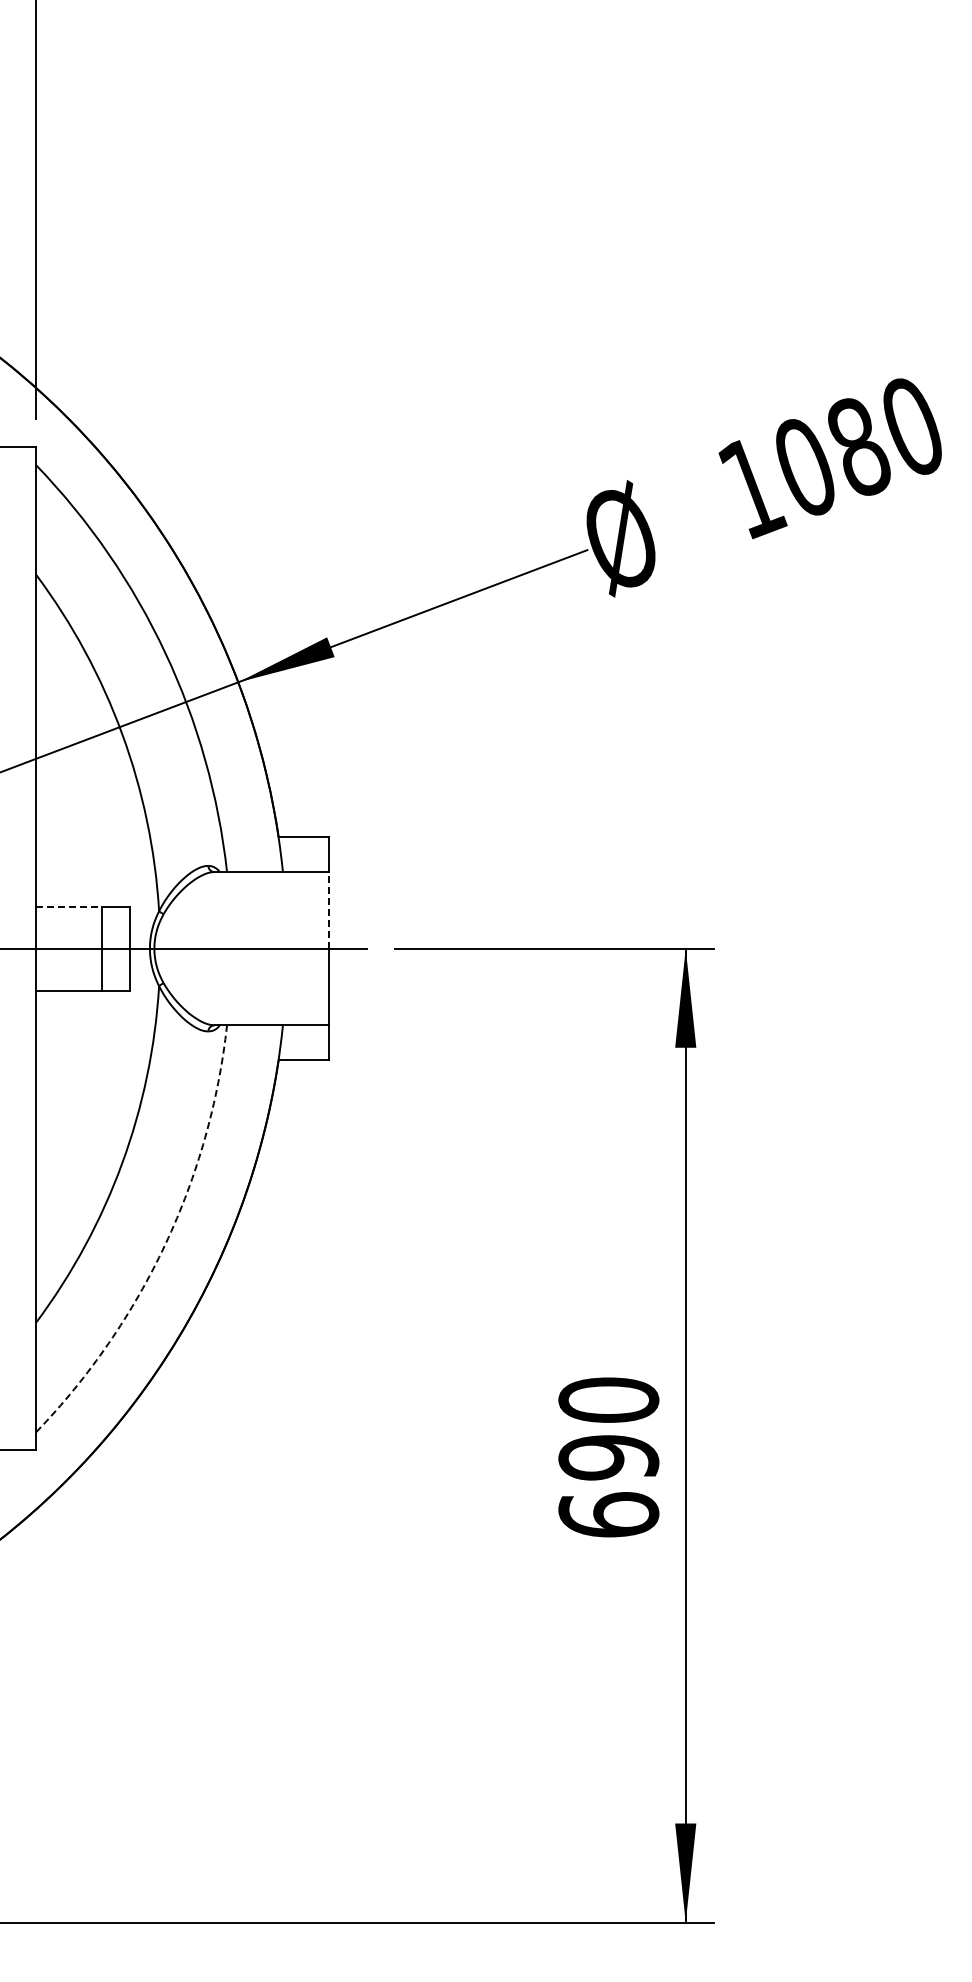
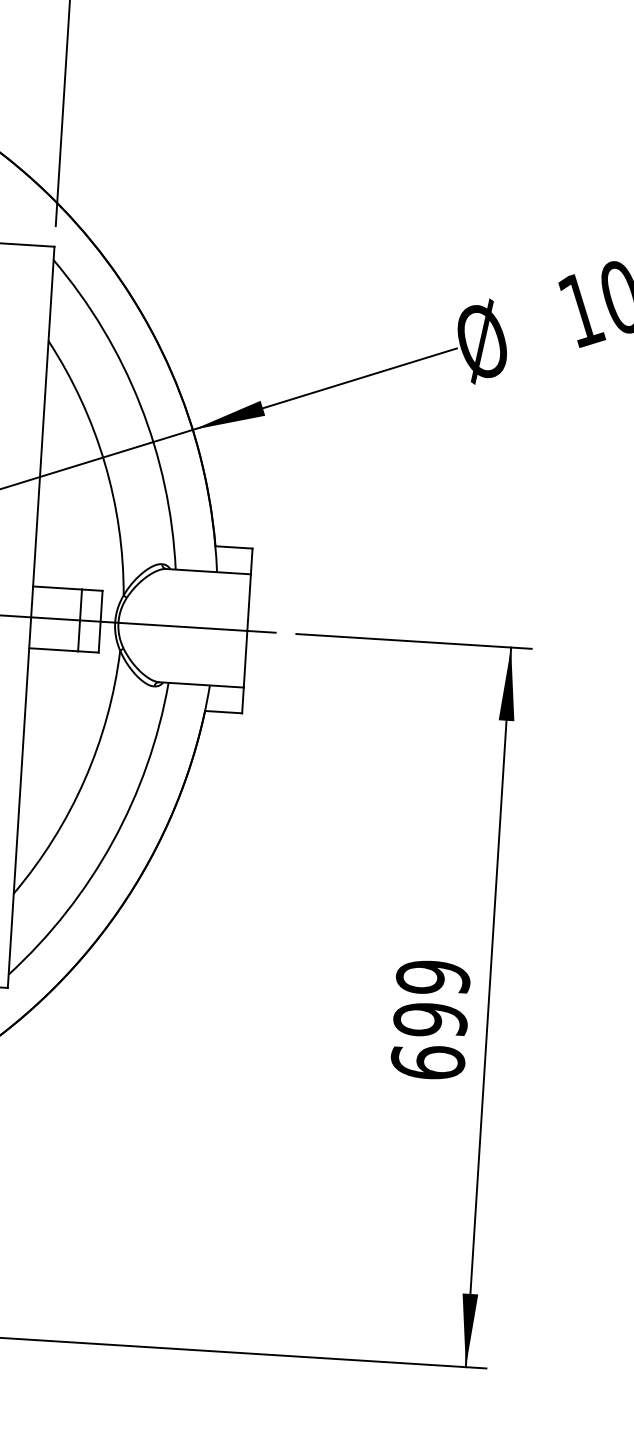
line: (69, 906) -> (57, 587), dashed -> solid
line: (328, 909) -> (248, 601), dashed -> solid
arc: (165, 1244) -> (112, 841), dashed -> solid
text: (608, 1400) -> (433, 977), 690 -> 699

